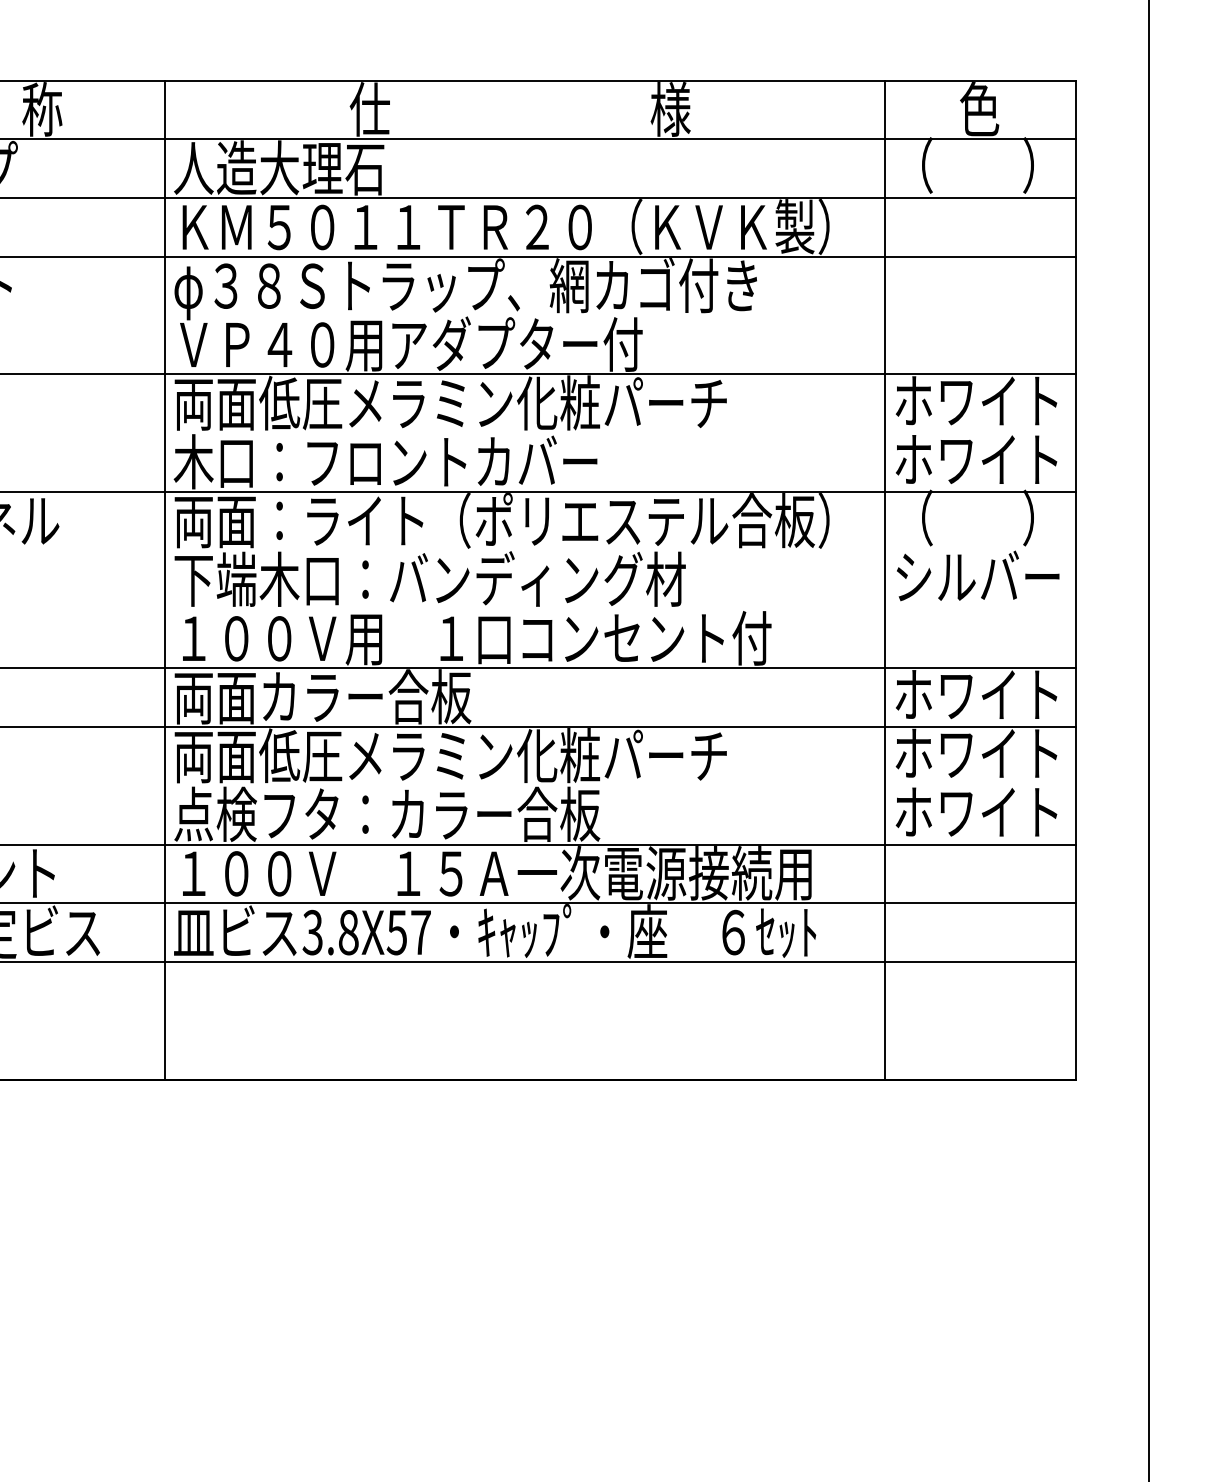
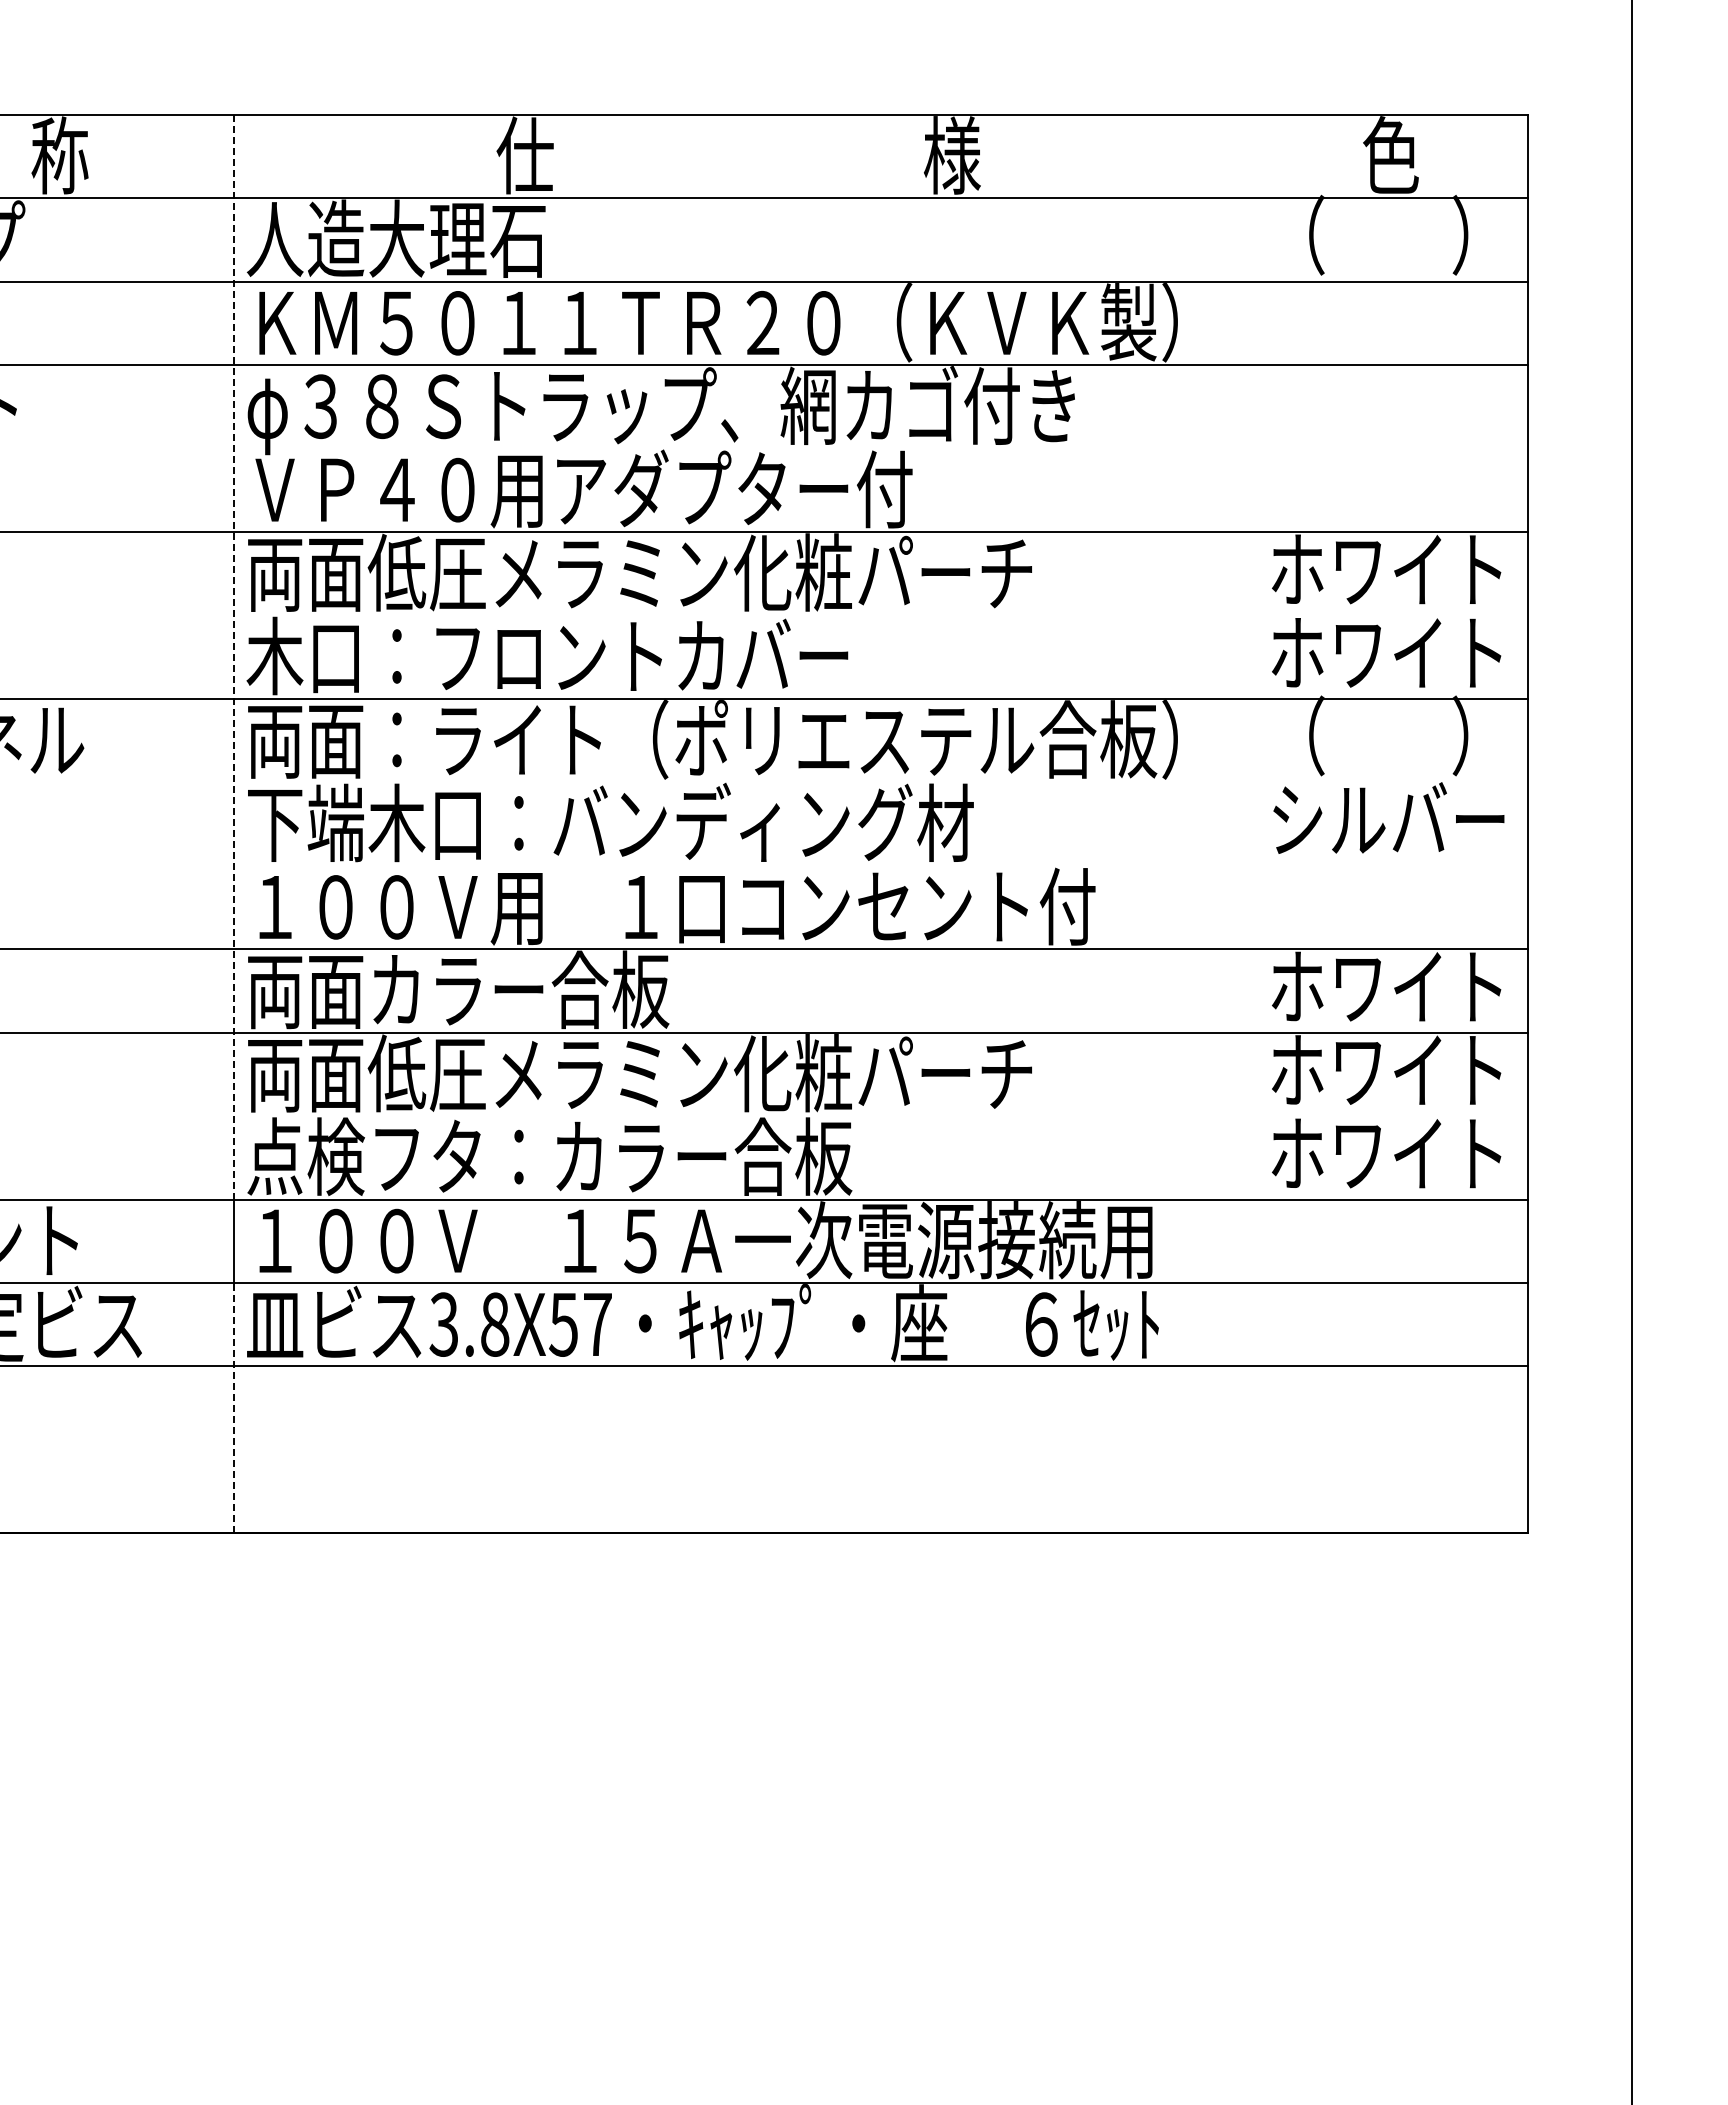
line: (165, 462) -> (234, 656), solid -> dashed
line: (884, 579) -> (1256, 823), removed
line: (165, 990) -> (234, 1407), solid -> dashed

